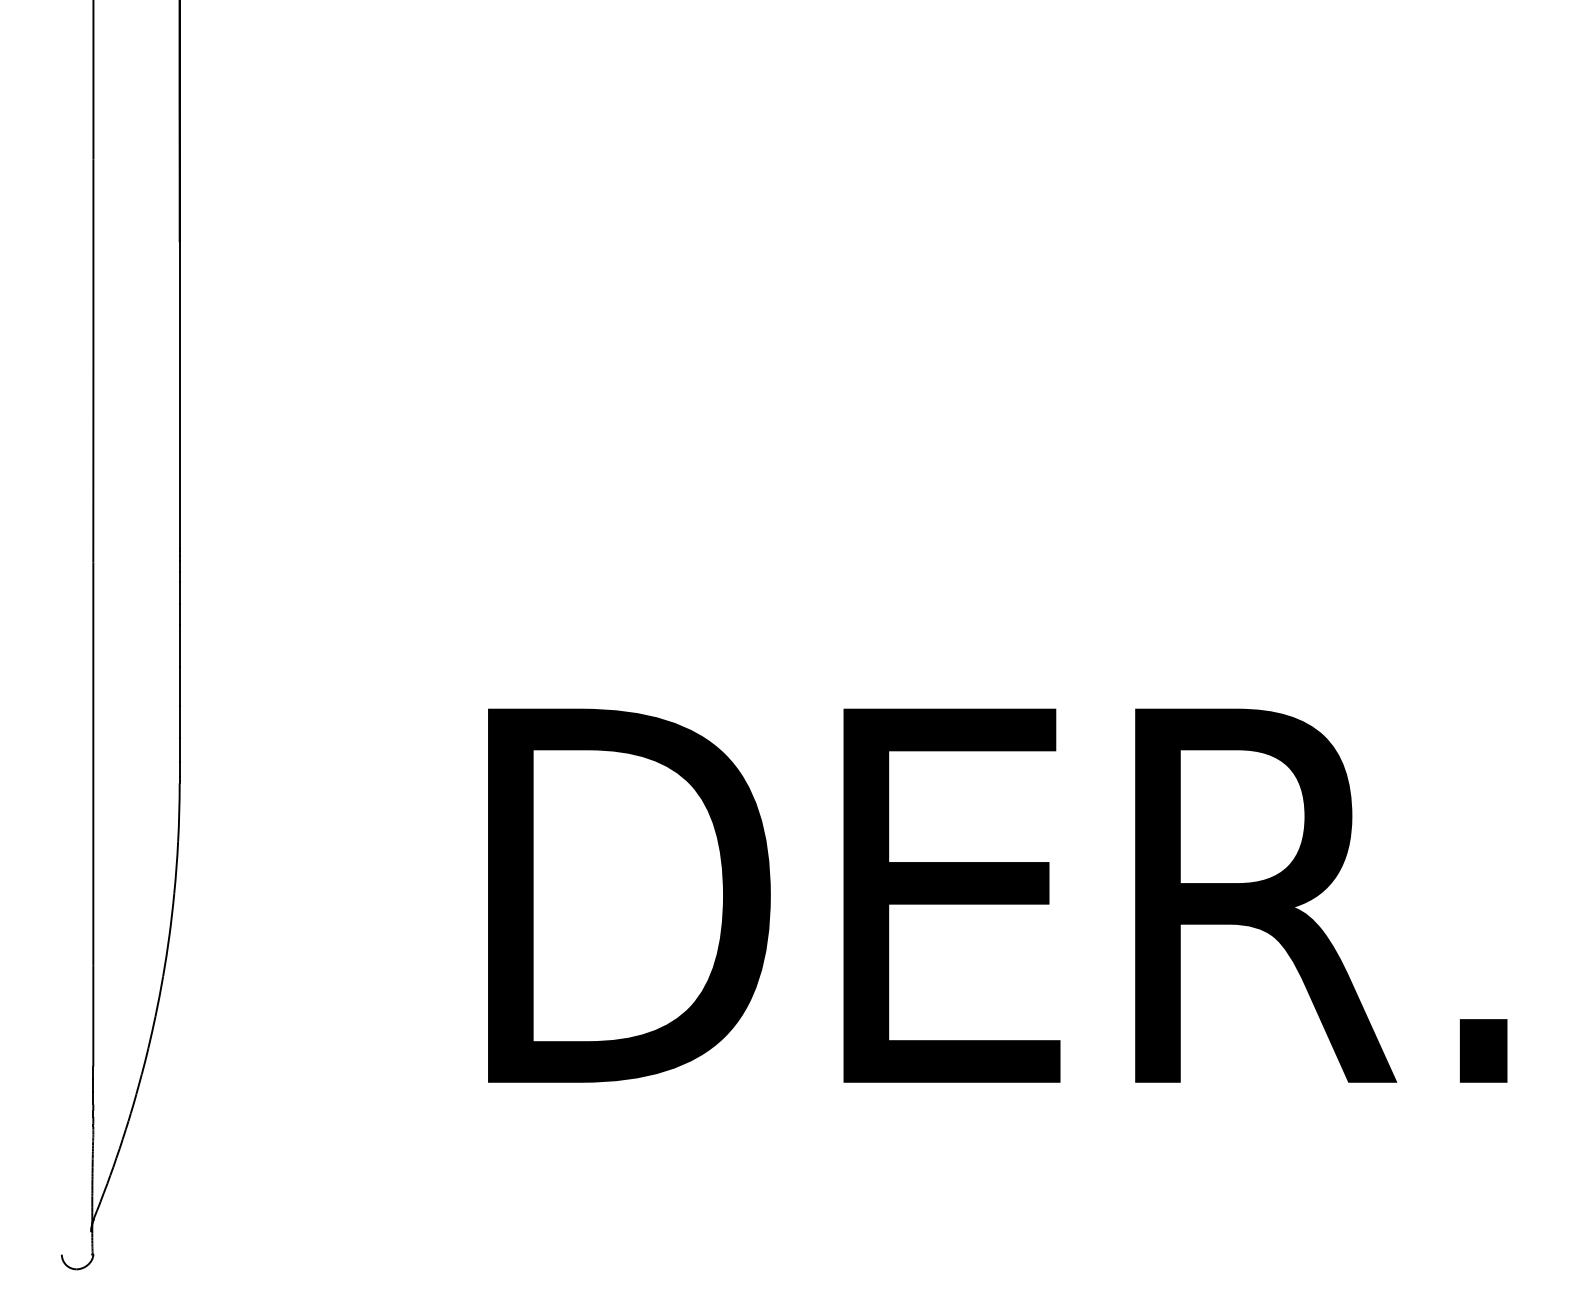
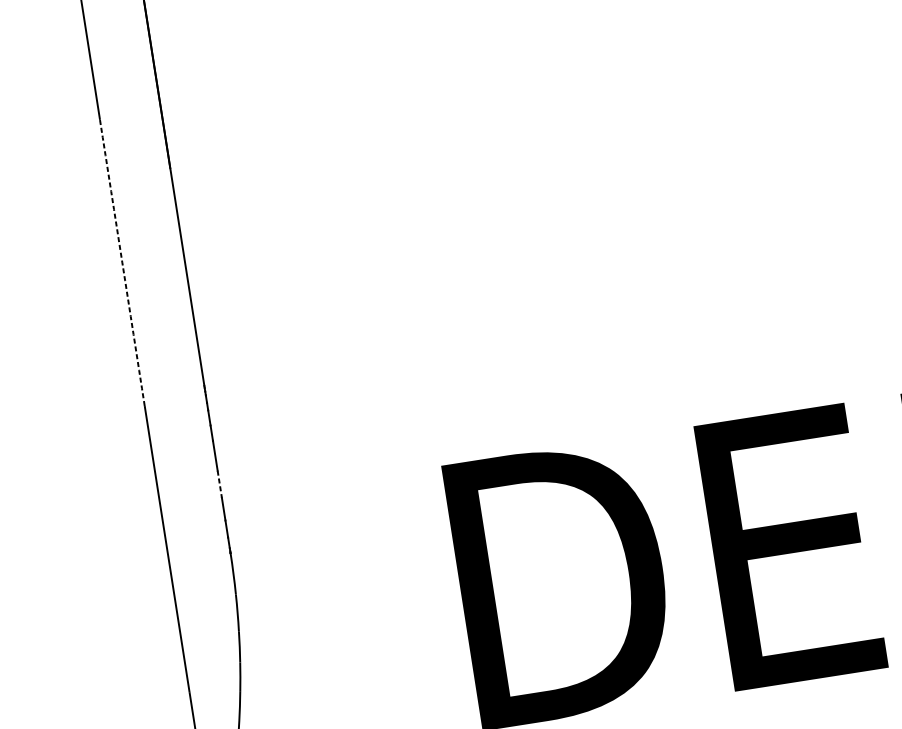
arc: (93, 361) -> (122, 263), solid -> dashed
line: (179, 686) -> (219, 484), solid -> dashed

